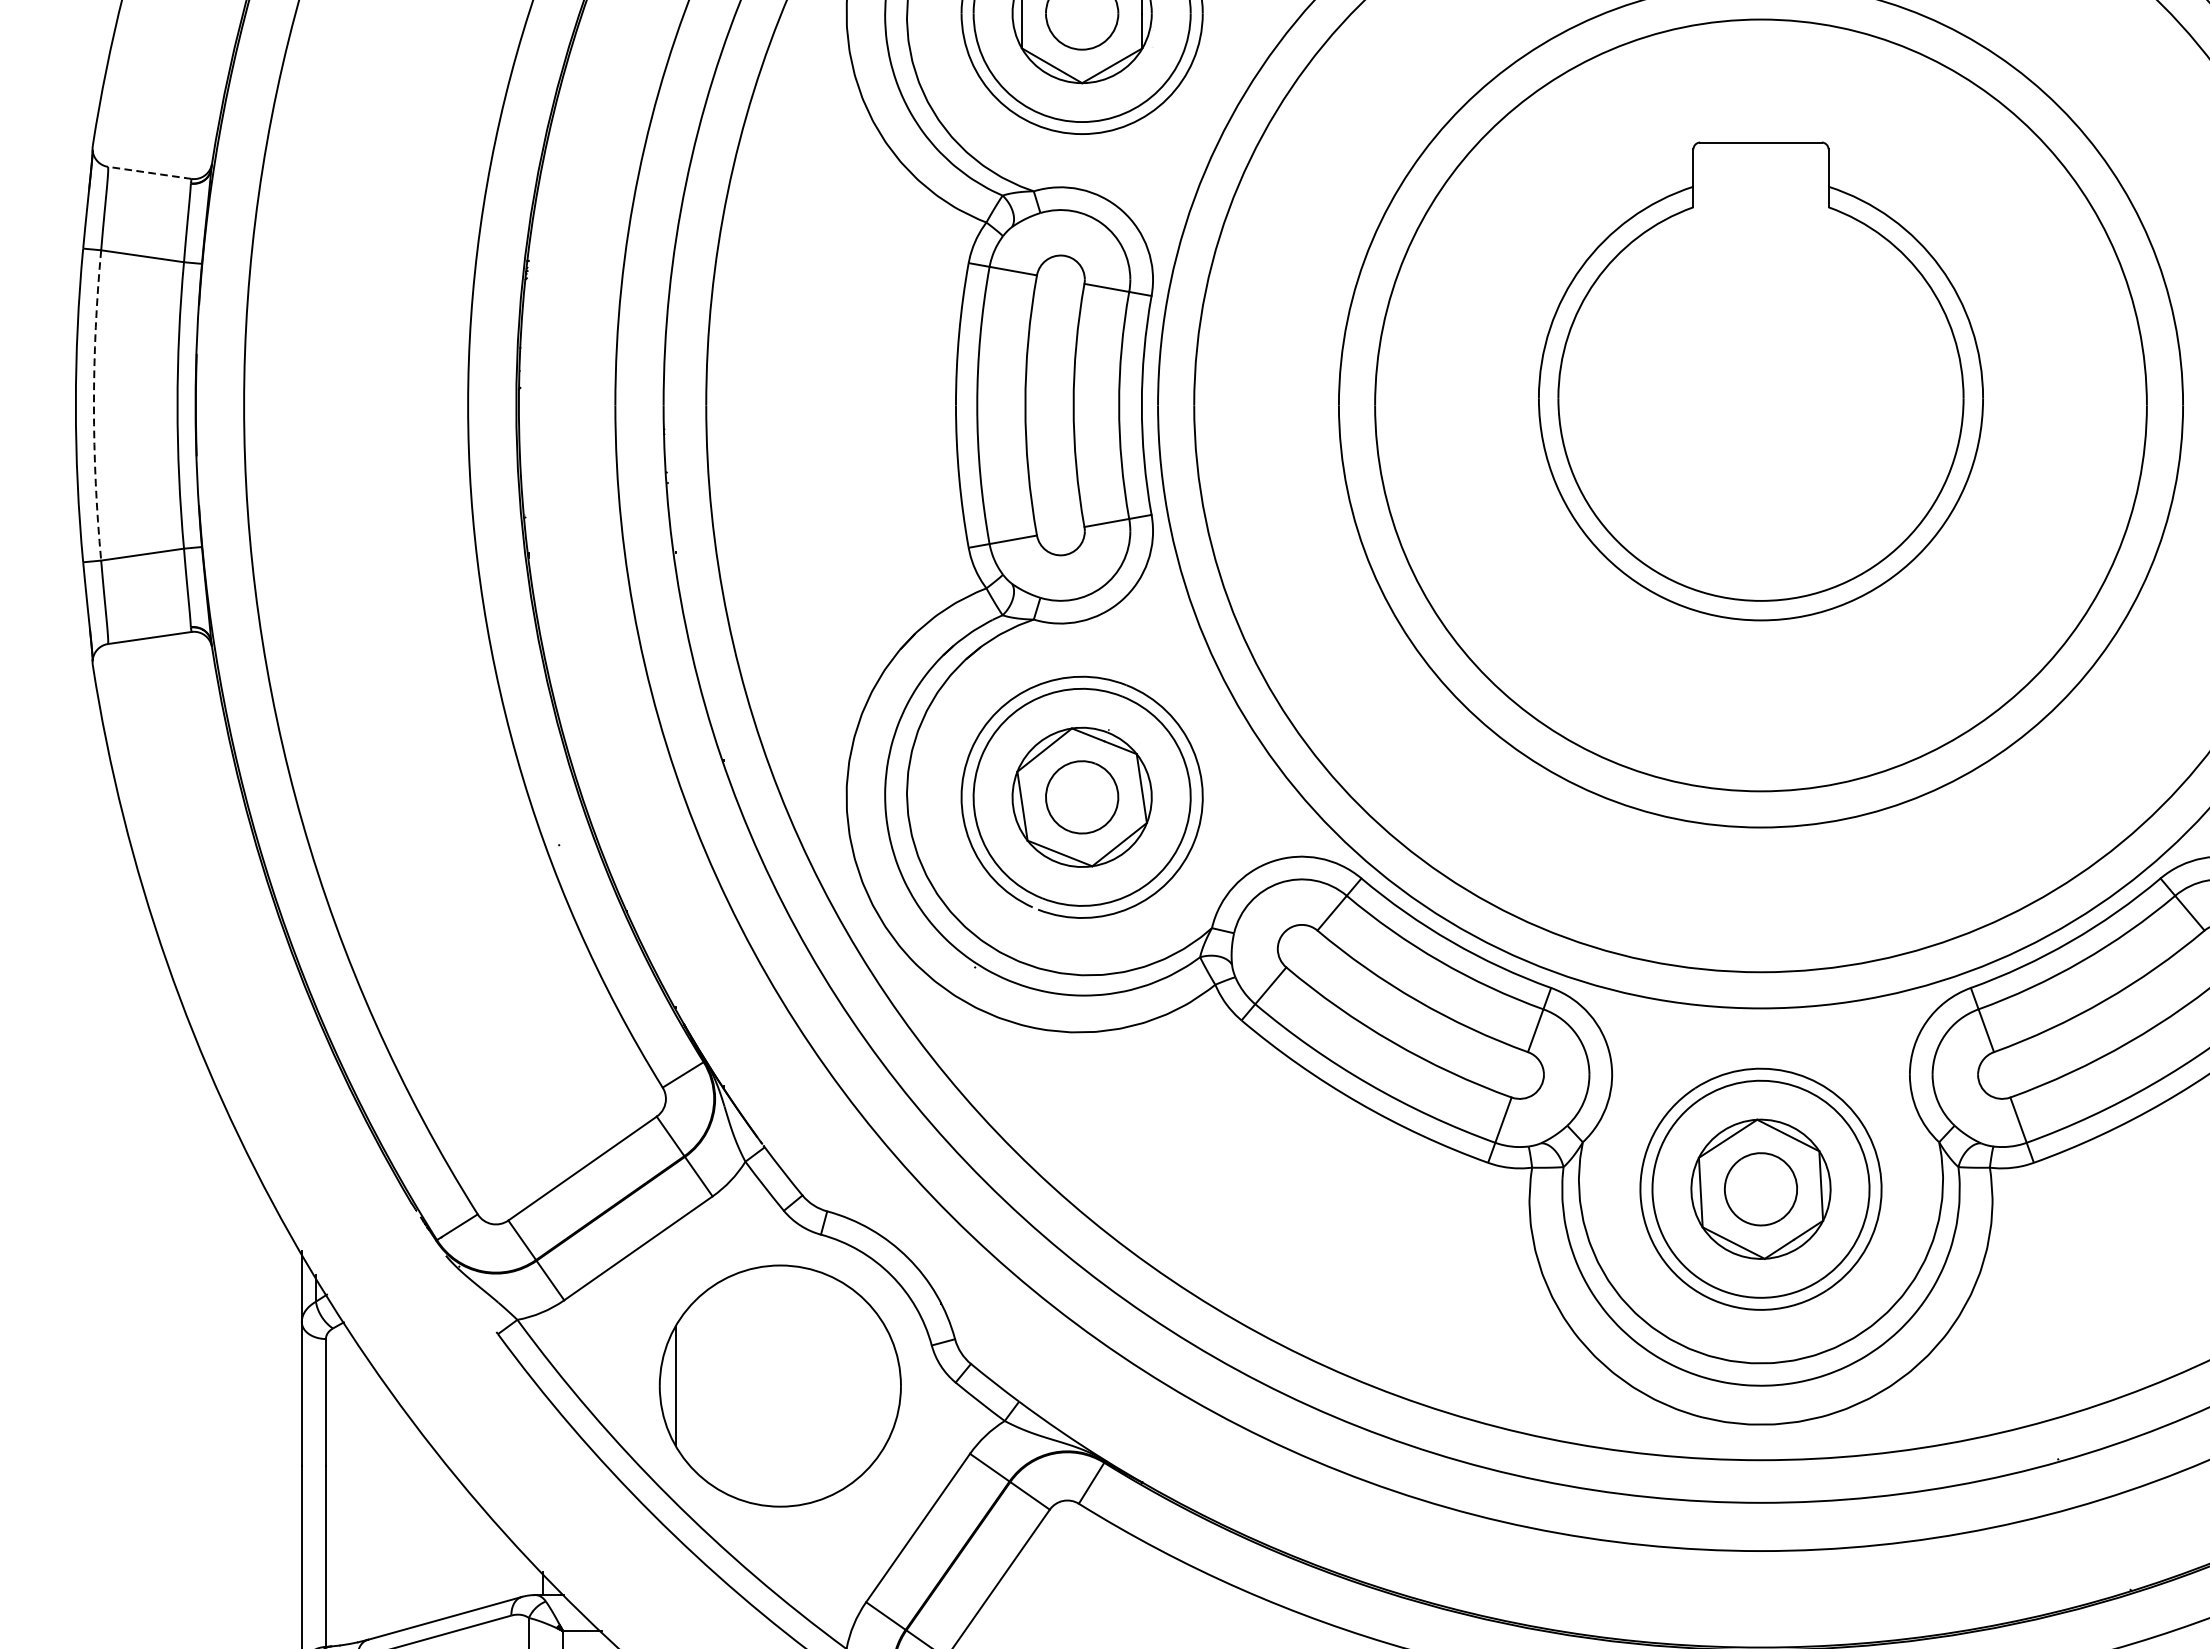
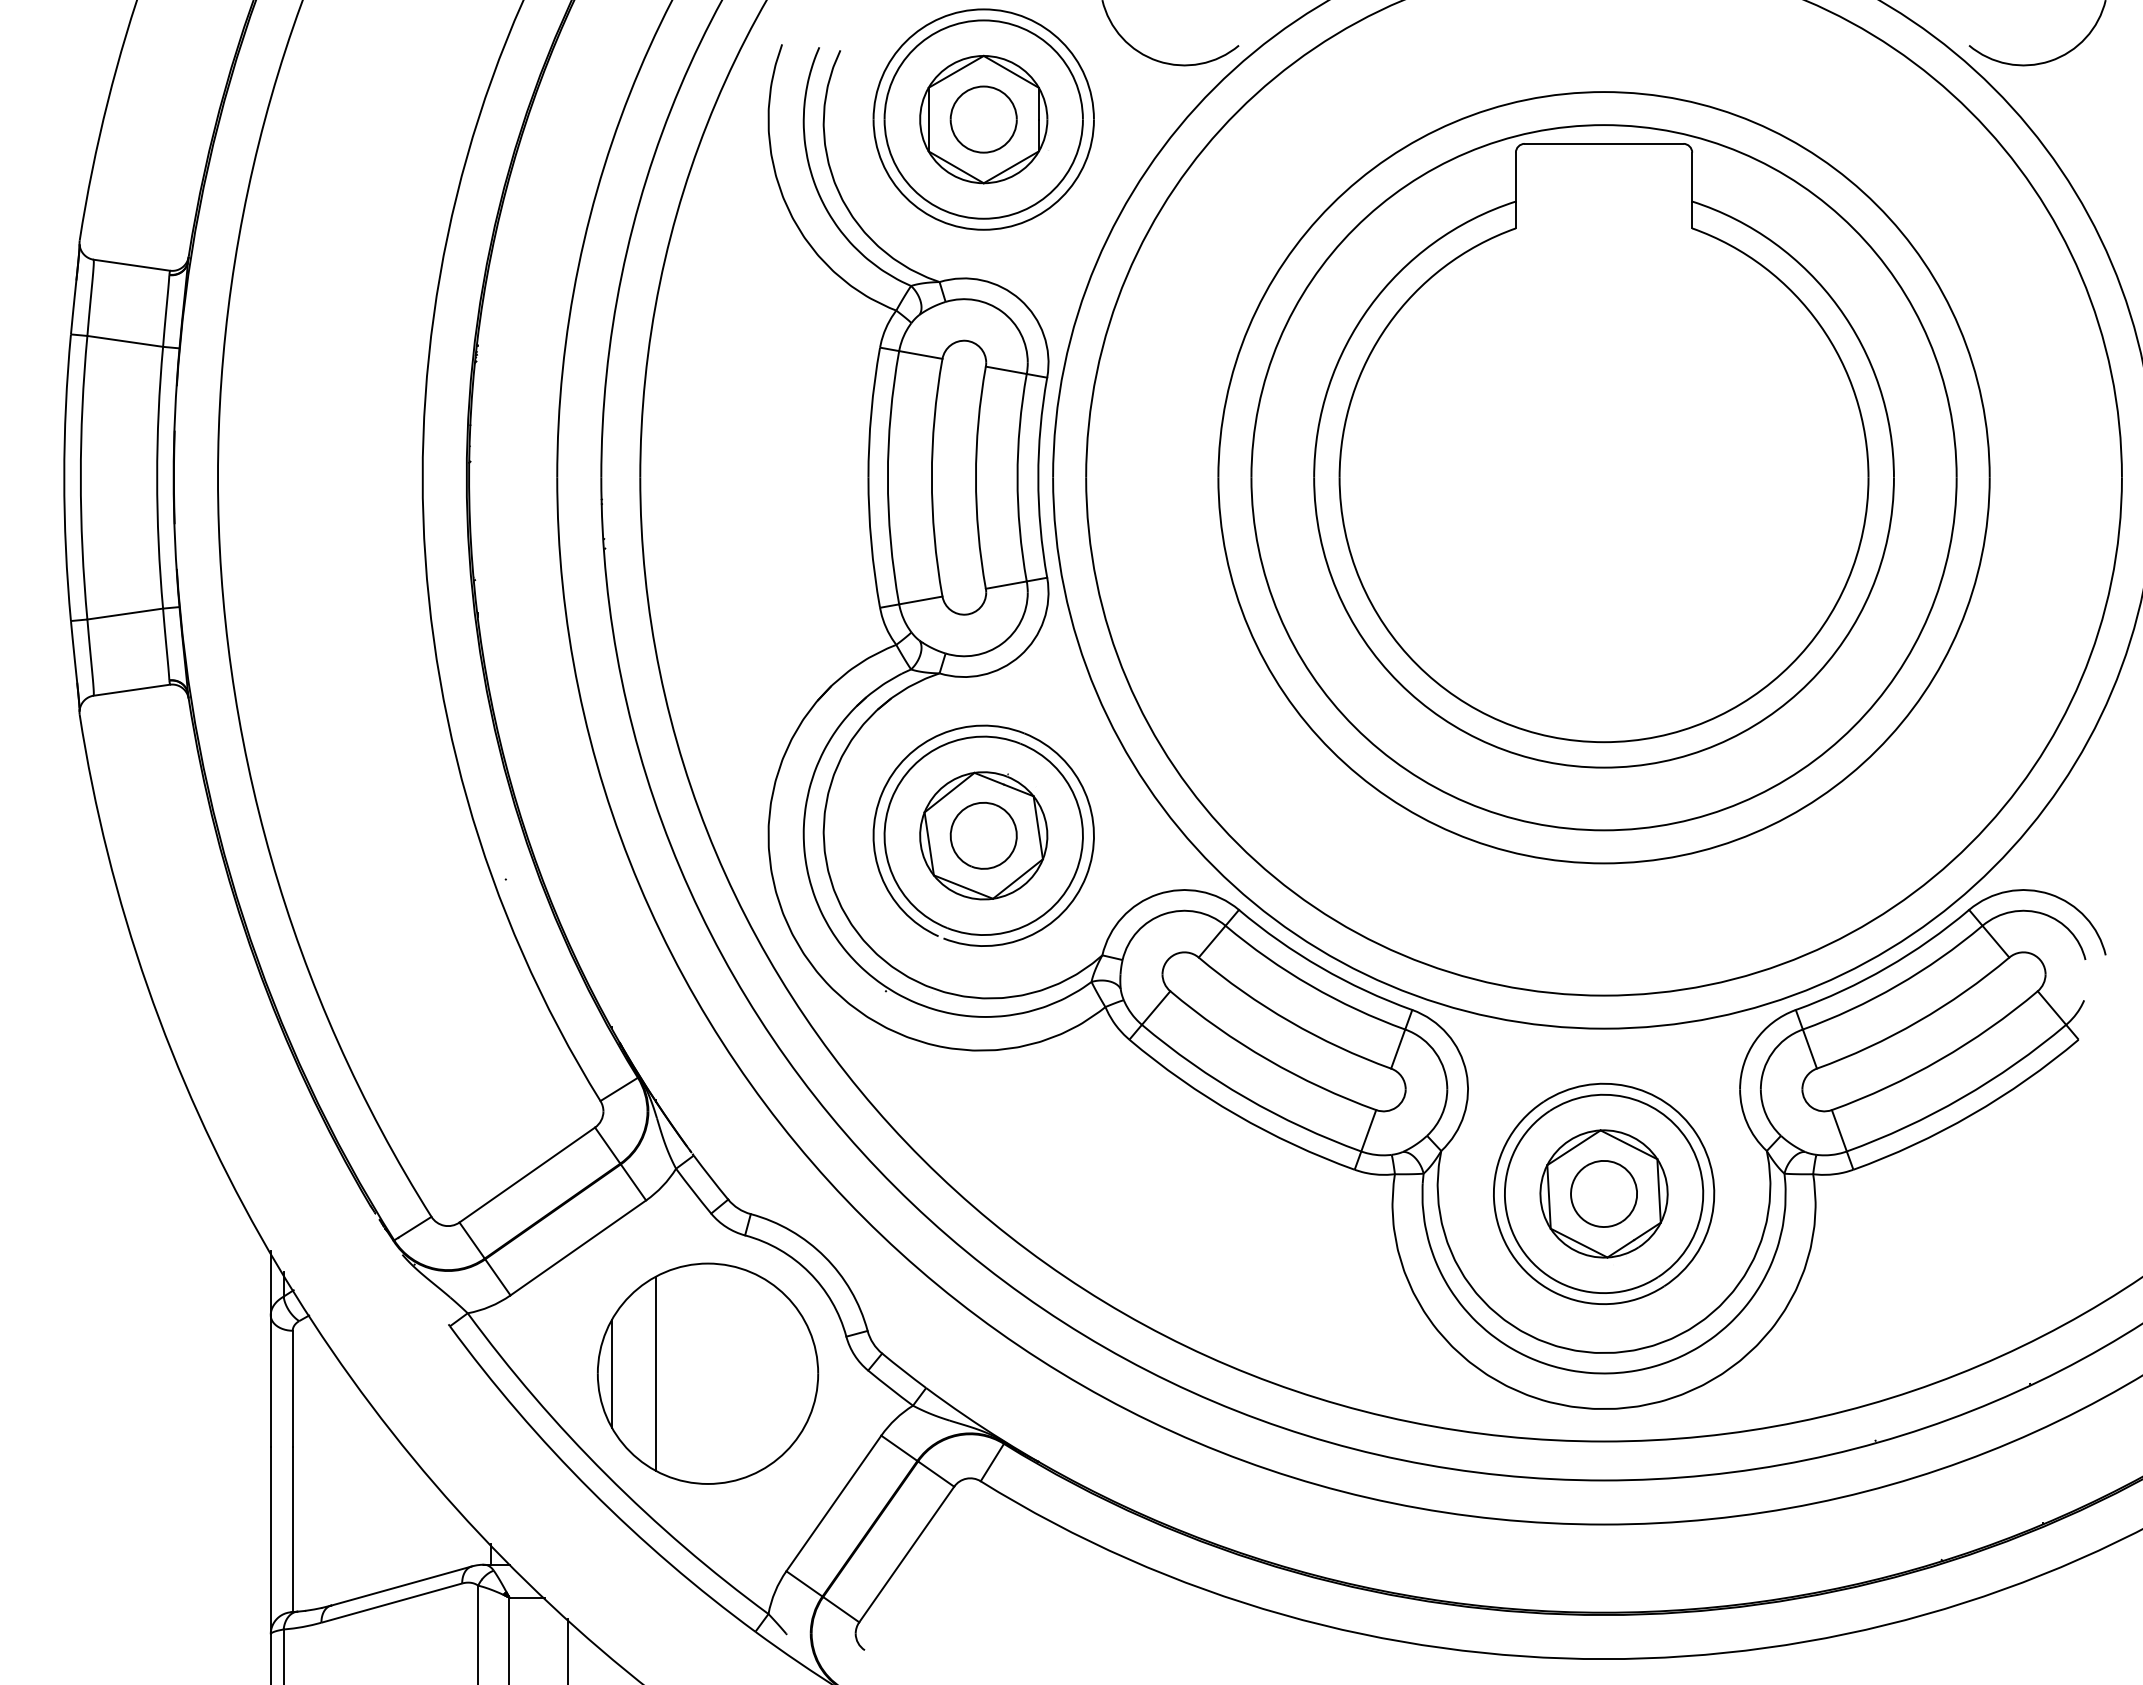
line: (149, 173) -> (131, 265), dashed -> solid
part: (1760, 381) -> (1603, 455), size x1.43
arc: (93, 405) -> (80, 477), dashed -> solid
line: (724, 1385) -> (656, 1373), added

